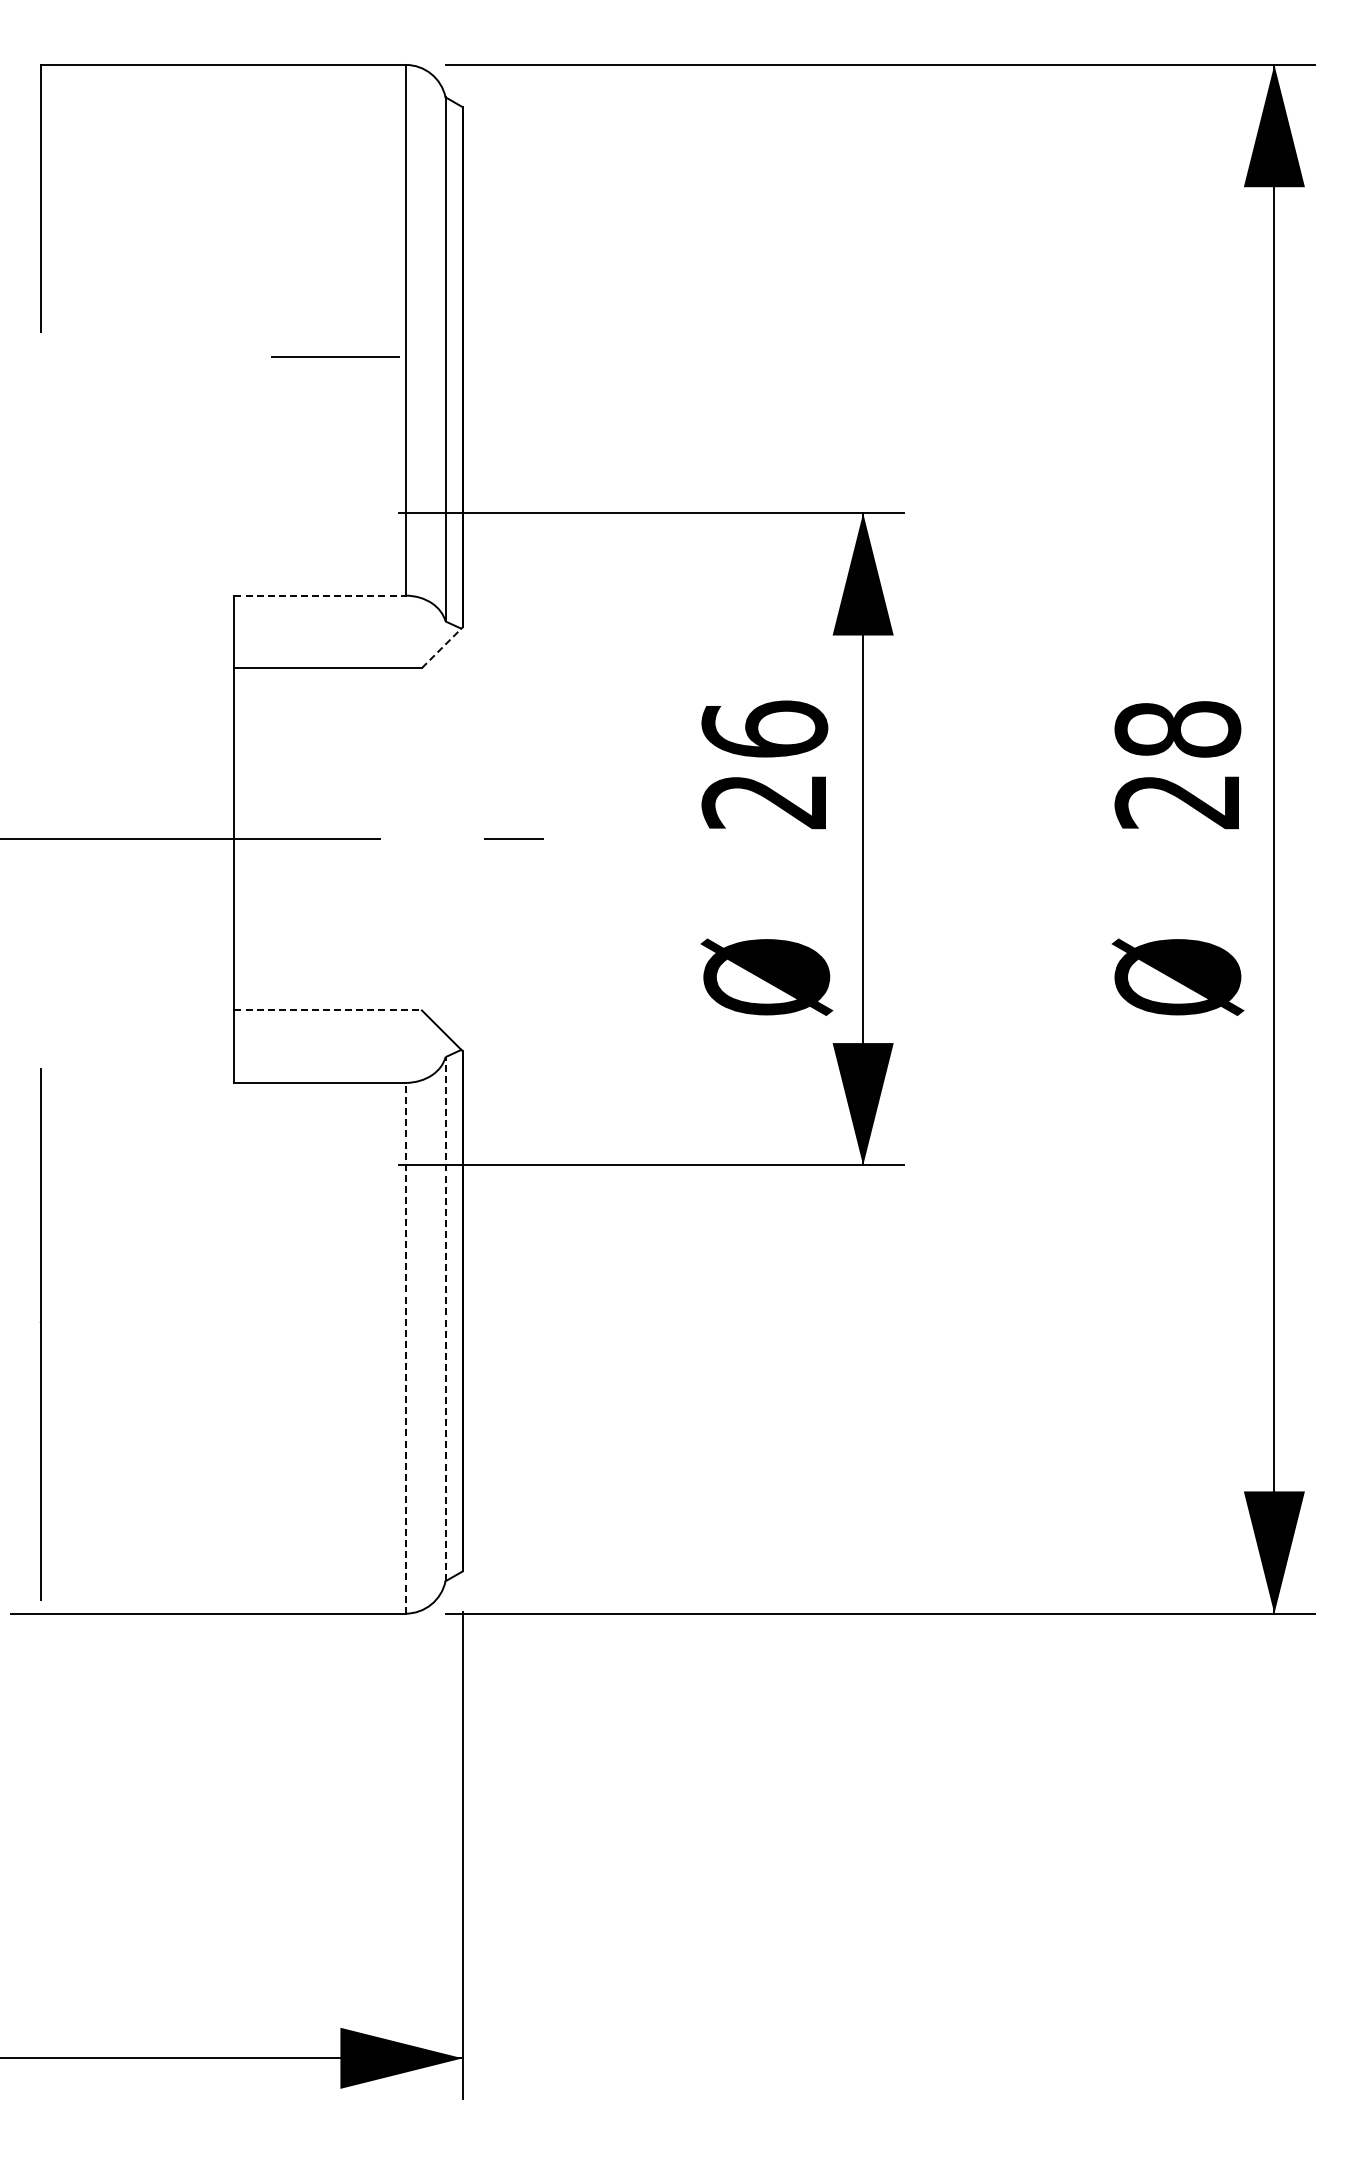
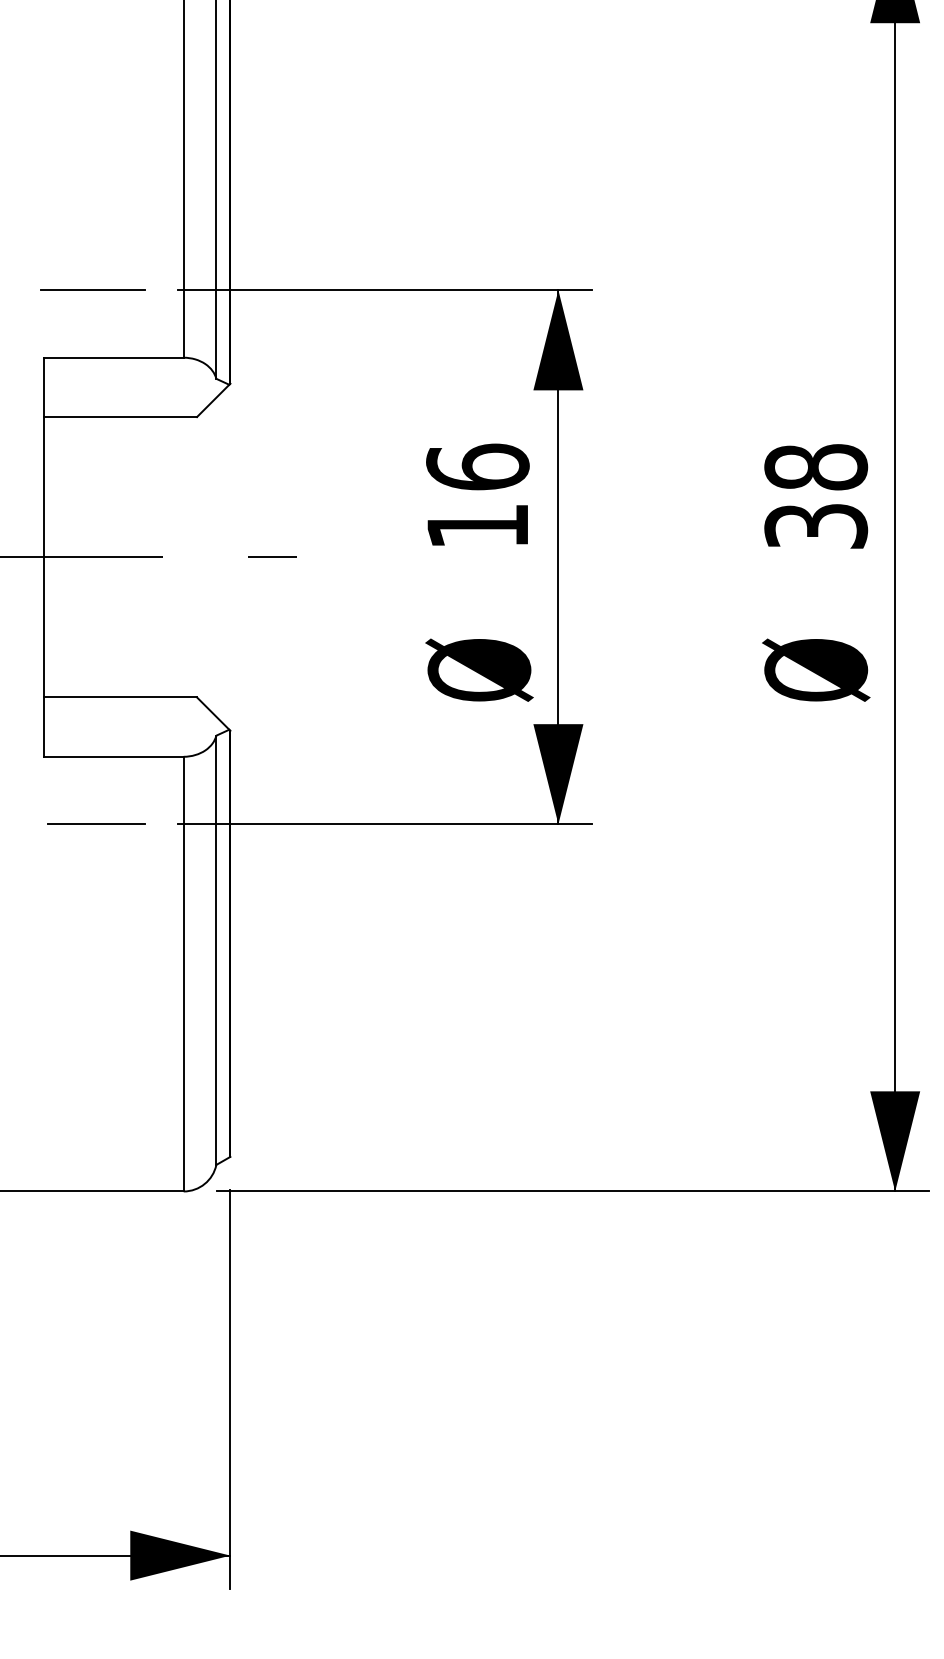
line: (335, 356) -> (92, 289), moved
line: (320, 595) -> (113, 357), dashed -> solid
line: (441, 648) -> (213, 400), dashed -> solid
text: (1177, 801) -> (815, 526), 28 -> 38
text: (763, 802) -> (476, 527), 26 -> 16
line: (328, 1010) -> (120, 697), dashed -> solid
line: (298, 1165) -> (95, 824), added
line: (445, 1318) -> (216, 949), dashed -> solid
line: (405, 1347) -> (183, 973), dashed -> solid

